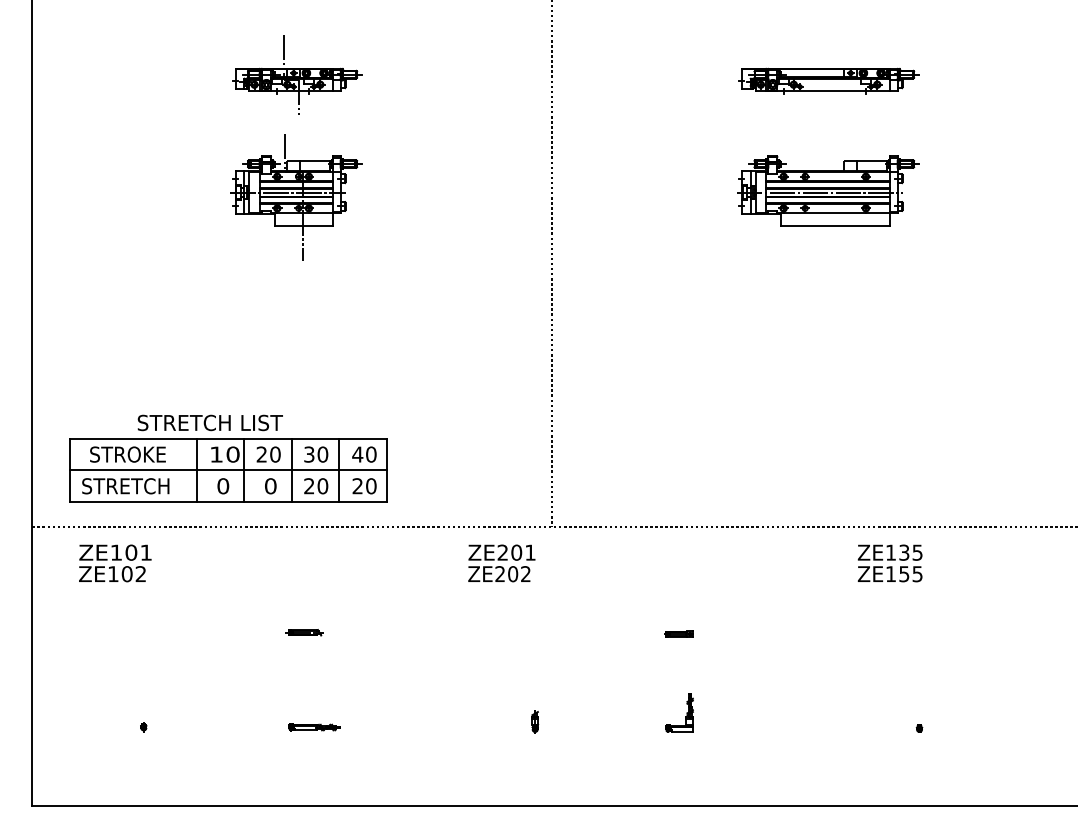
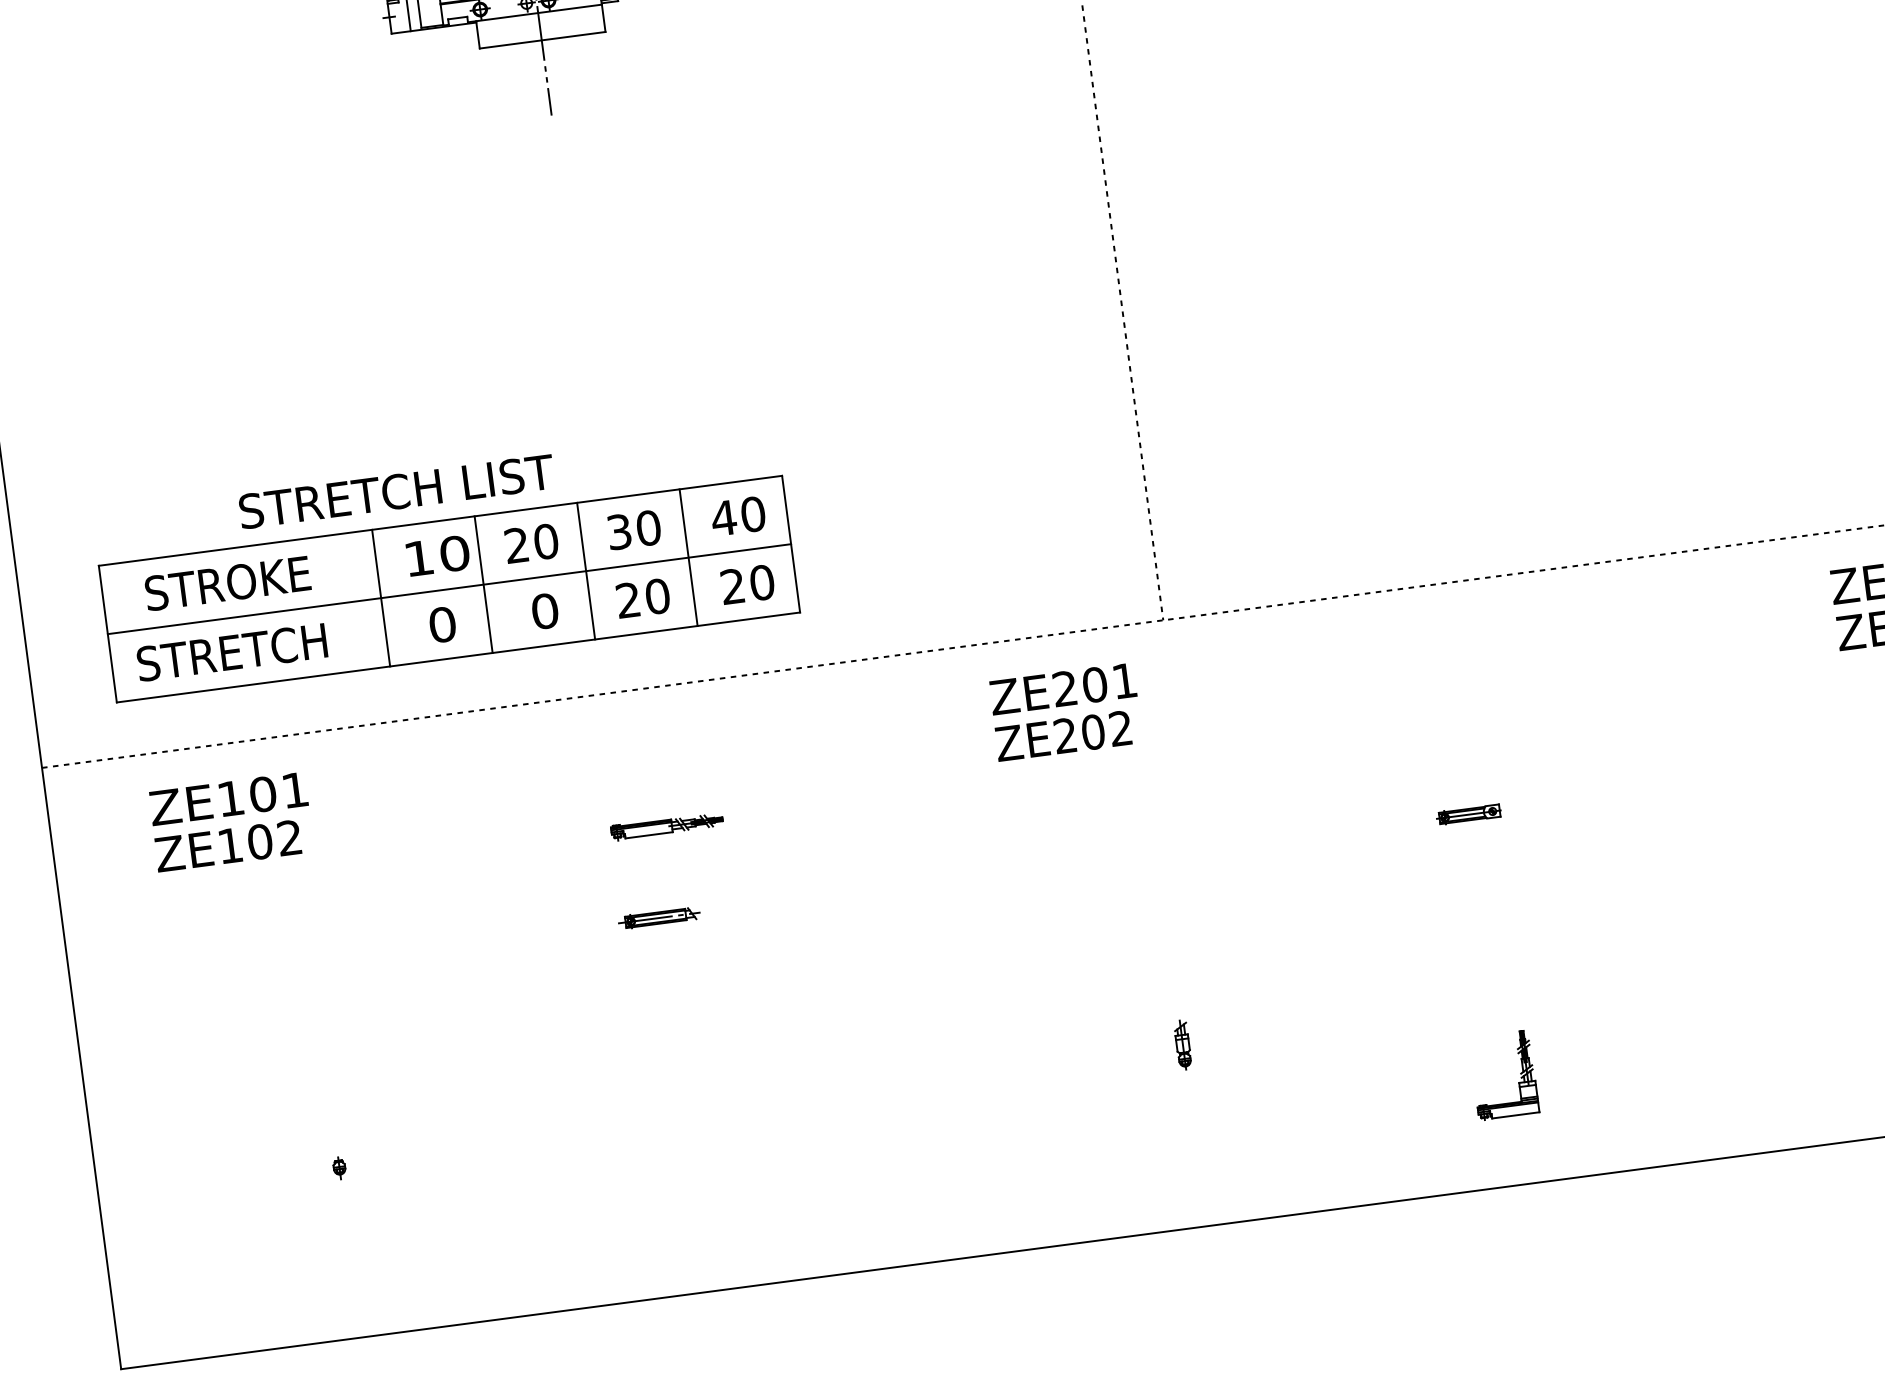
part: (686, 712) -> (1518, 1072), moved
part: (314, 727) -> (667, 826), moved

